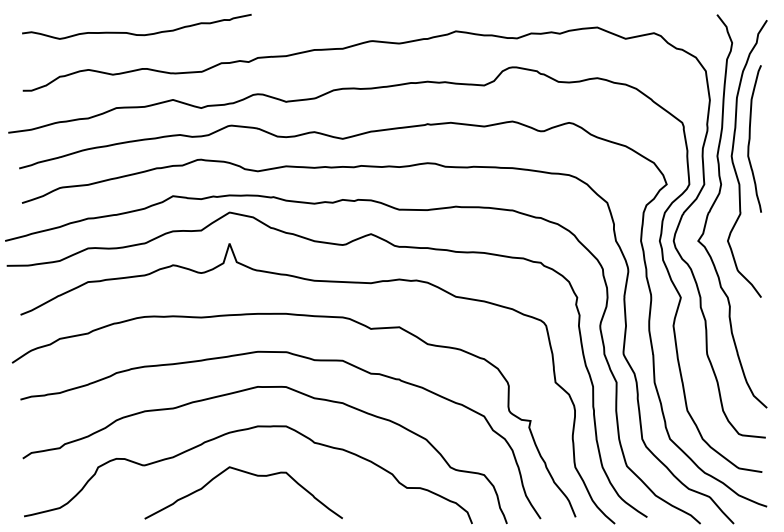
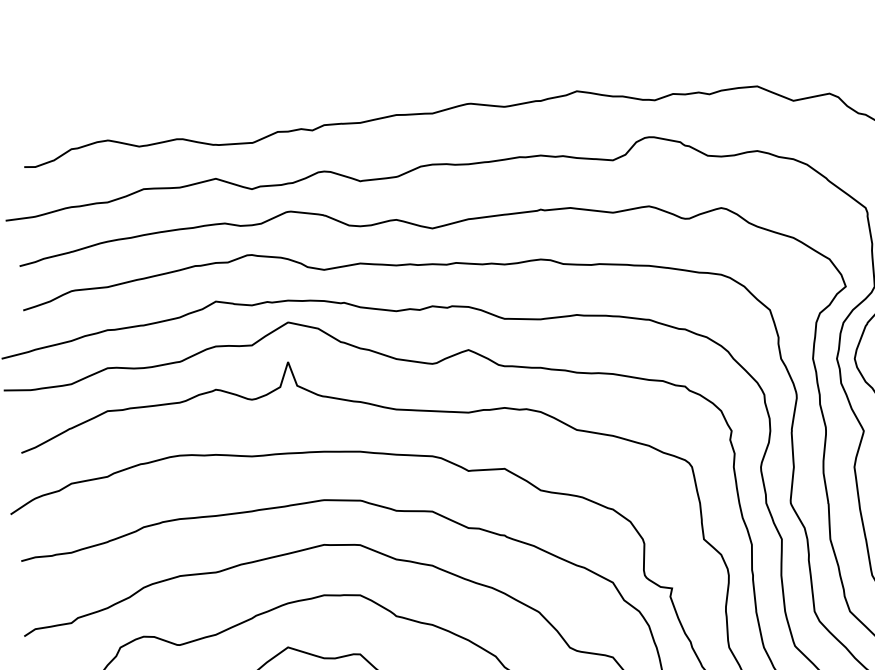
curve: (135, 33) -> (168, 94), removed

